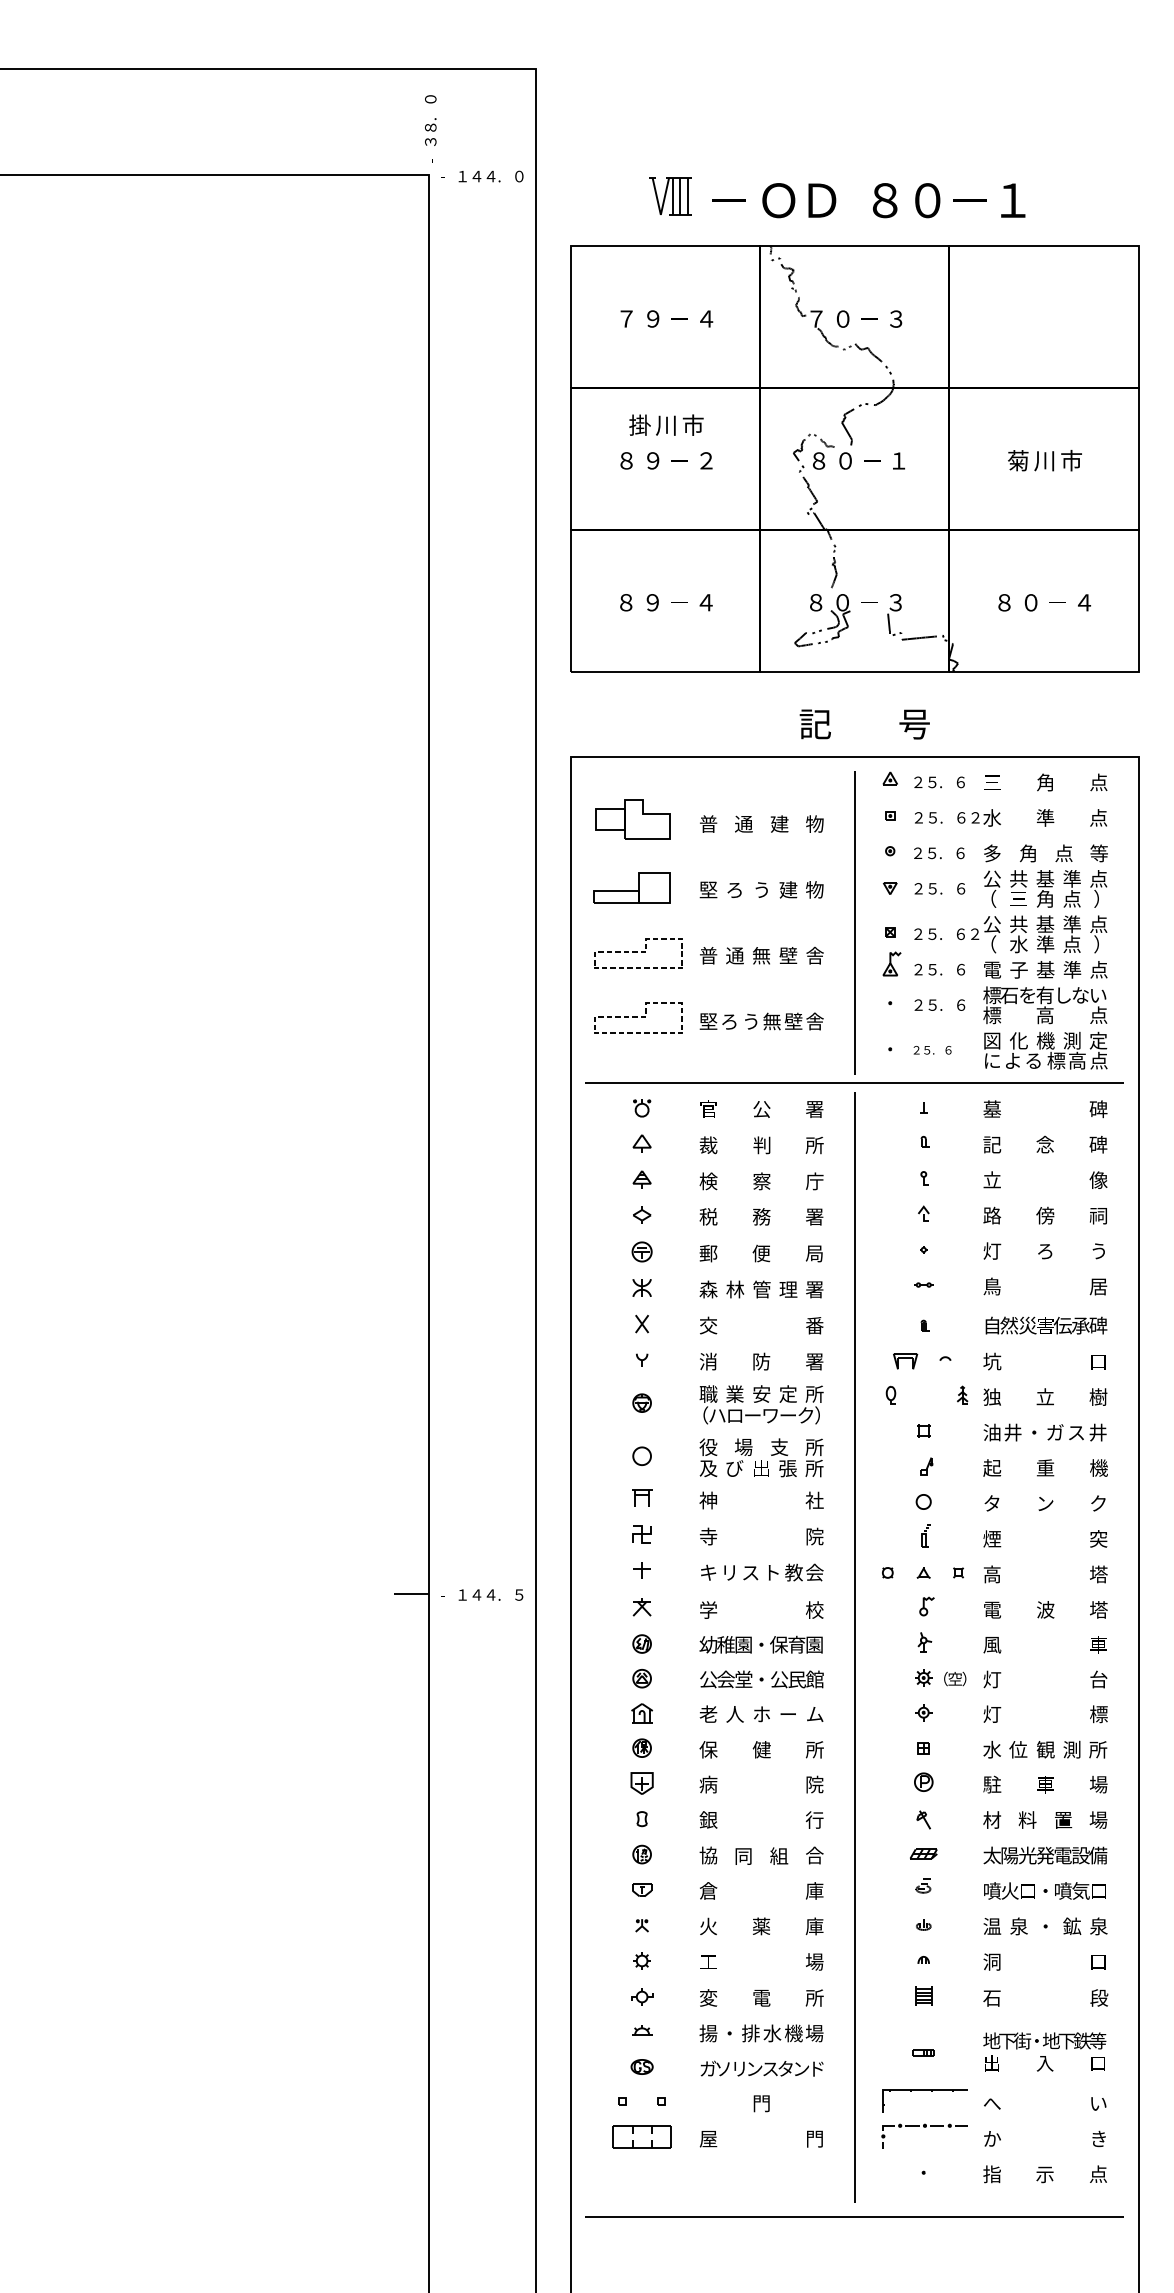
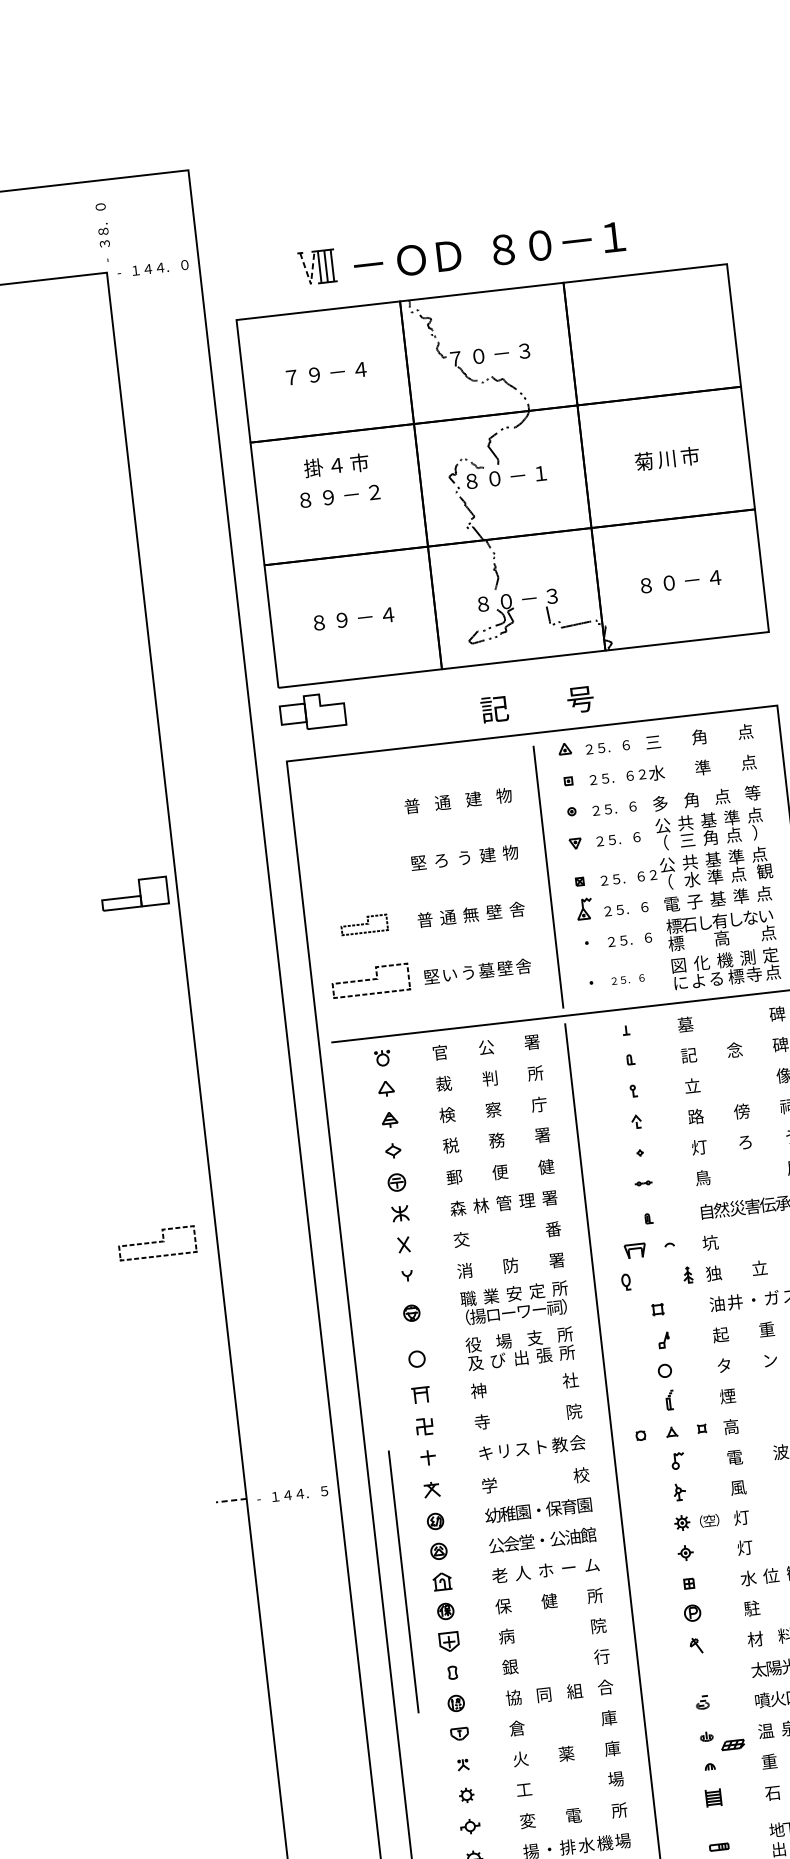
line: (660, 214) -> (310, 283), solid -> dashed
text: (665, 425) -> (335, 465), 川 -> ４
part: (632, 819) -> (312, 711), moved
part: (631, 887) -> (134, 893), moved
text: (1102, 944) -> (764, 871), ） -> 観
part: (638, 953) -> (364, 924), size x0.6
text: (1027, 995) -> (704, 922), を -> し
text: (729, 1021) -> (449, 974), ろ -> い
text: (771, 1021) -> (486, 970), 無 -> 墓
text: (1077, 1061) -> (754, 975), 高 -> 寺
text: (814, 1253) -> (546, 1166), 局 -> 健
part: (360, 1289) -> (157, 1242), added
text: (717, 1415) -> (478, 1316), ハ -> 揚
text: (805, 1415) -> (554, 1307), ク -> 祠
line: (411, 1593) -> (231, 1500), solid -> dashed
text: (796, 1679) -> (572, 1536), 民 -> 油
line: (597, 1708) -> (403, 1581), added
part: (923, 1853) -> (732, 1744), moved
text: (991, 1961) -> (768, 1761), 洞 -> 重

